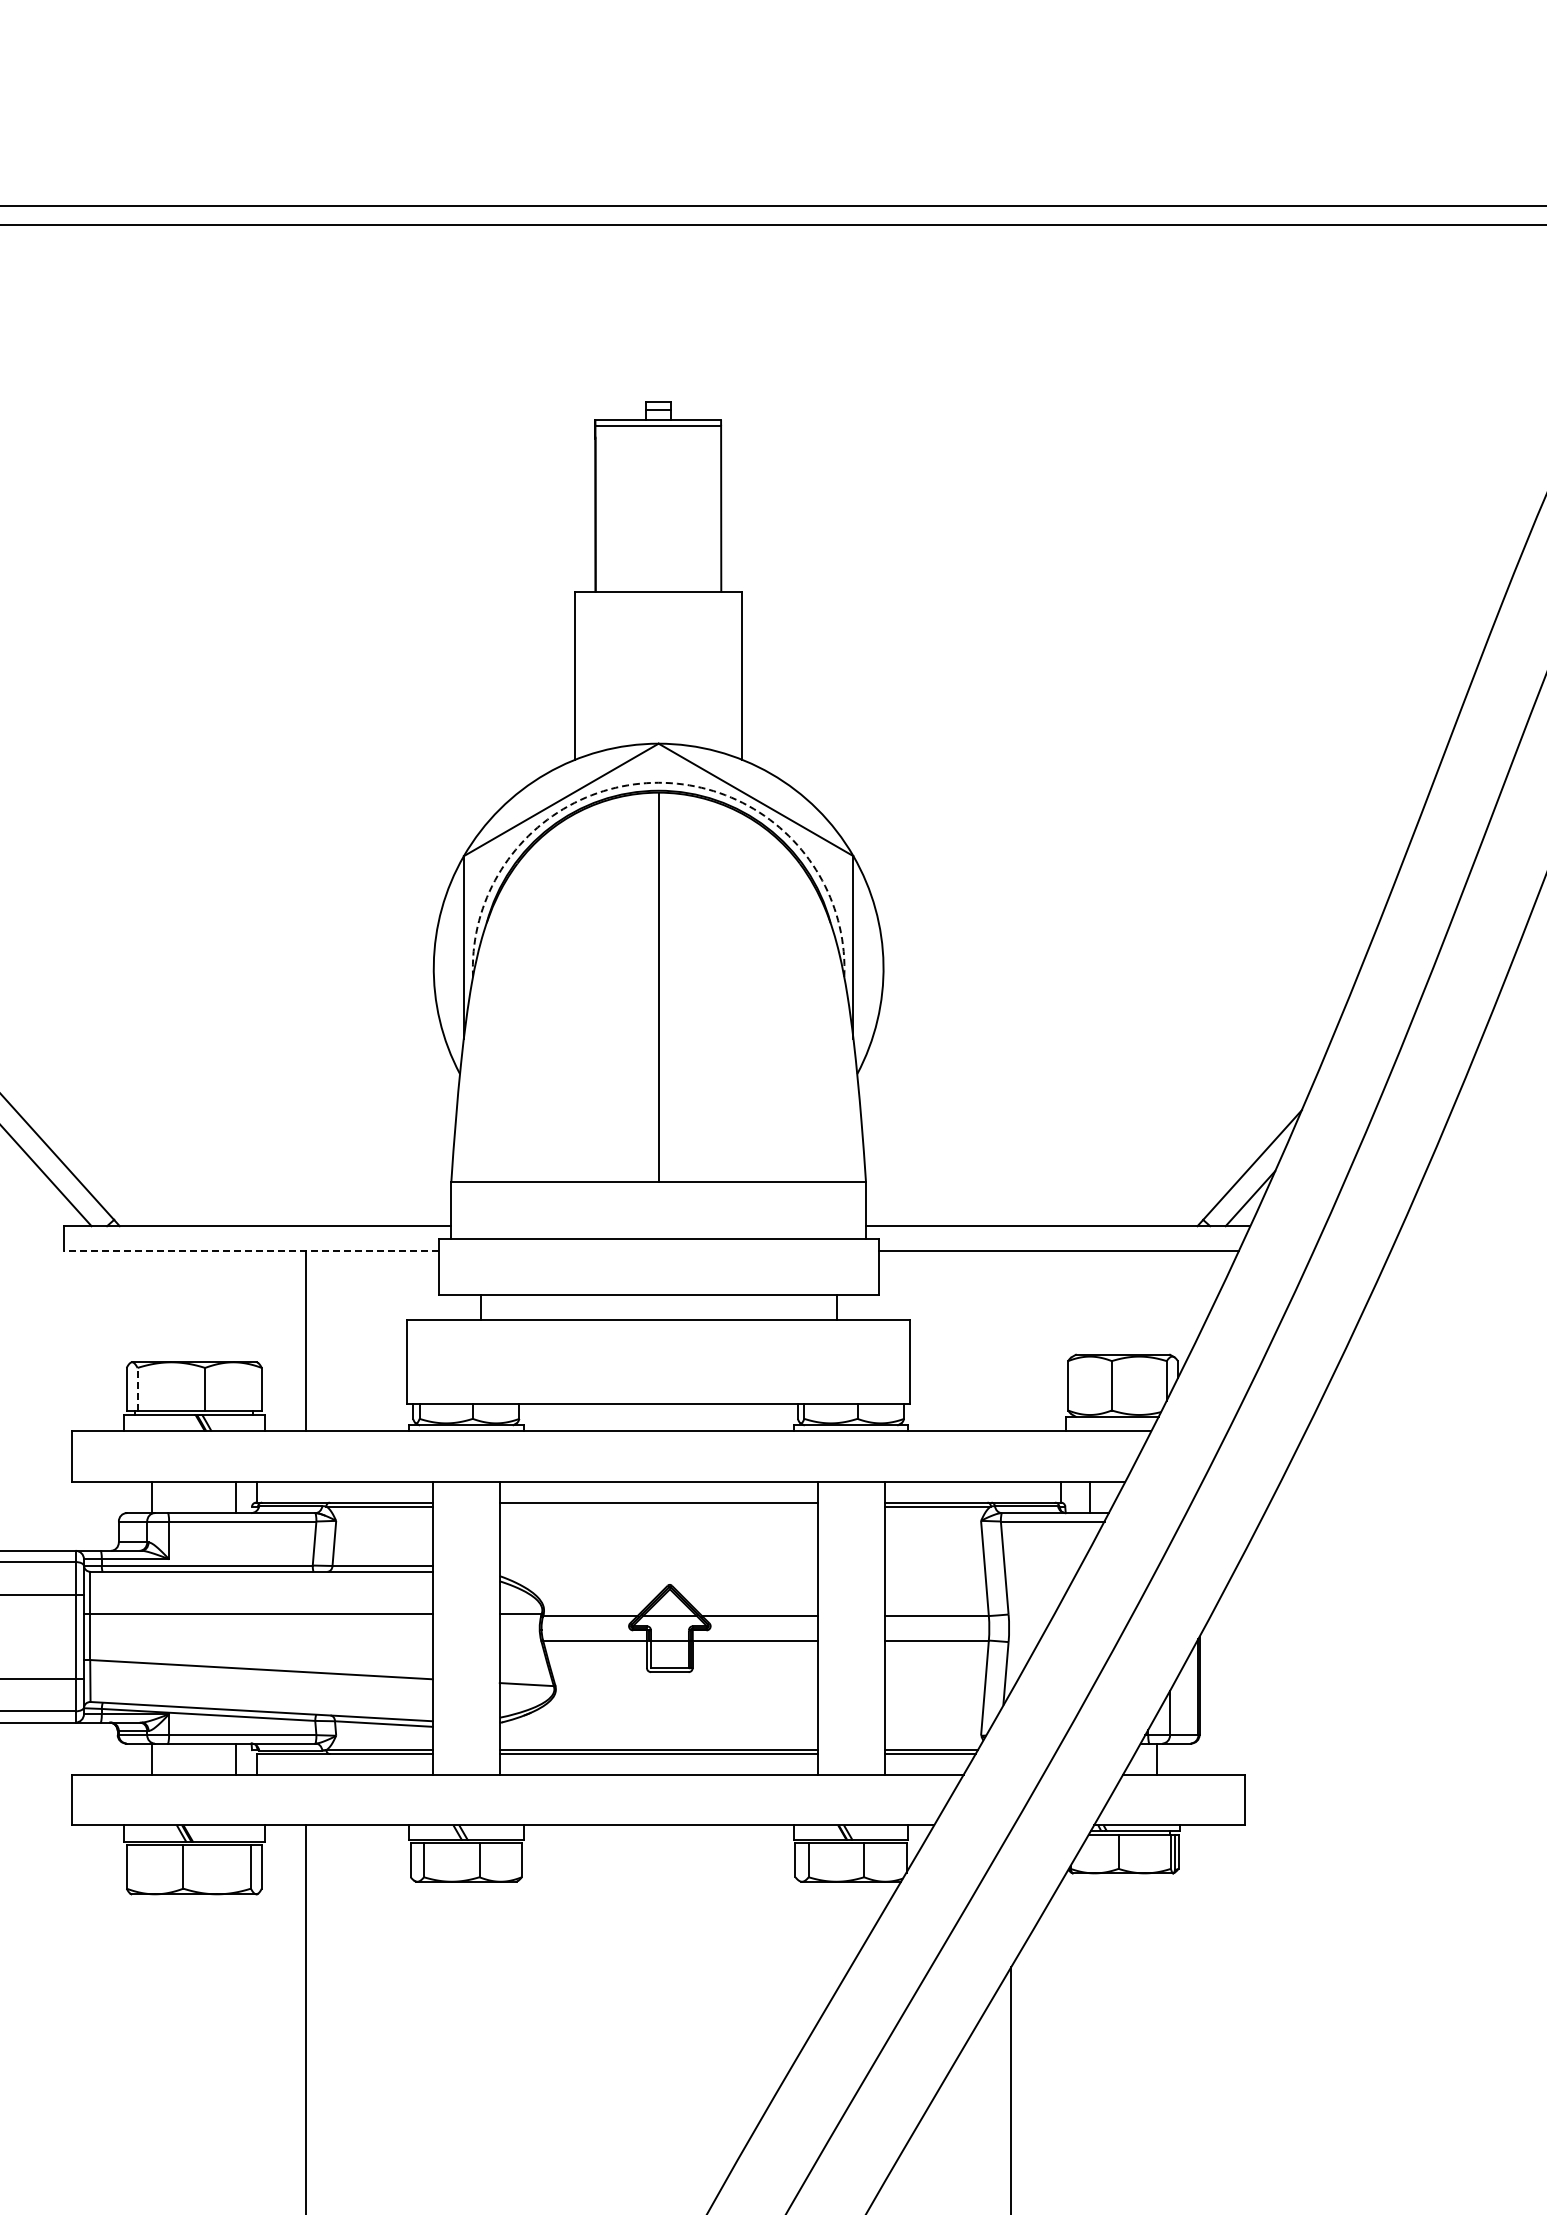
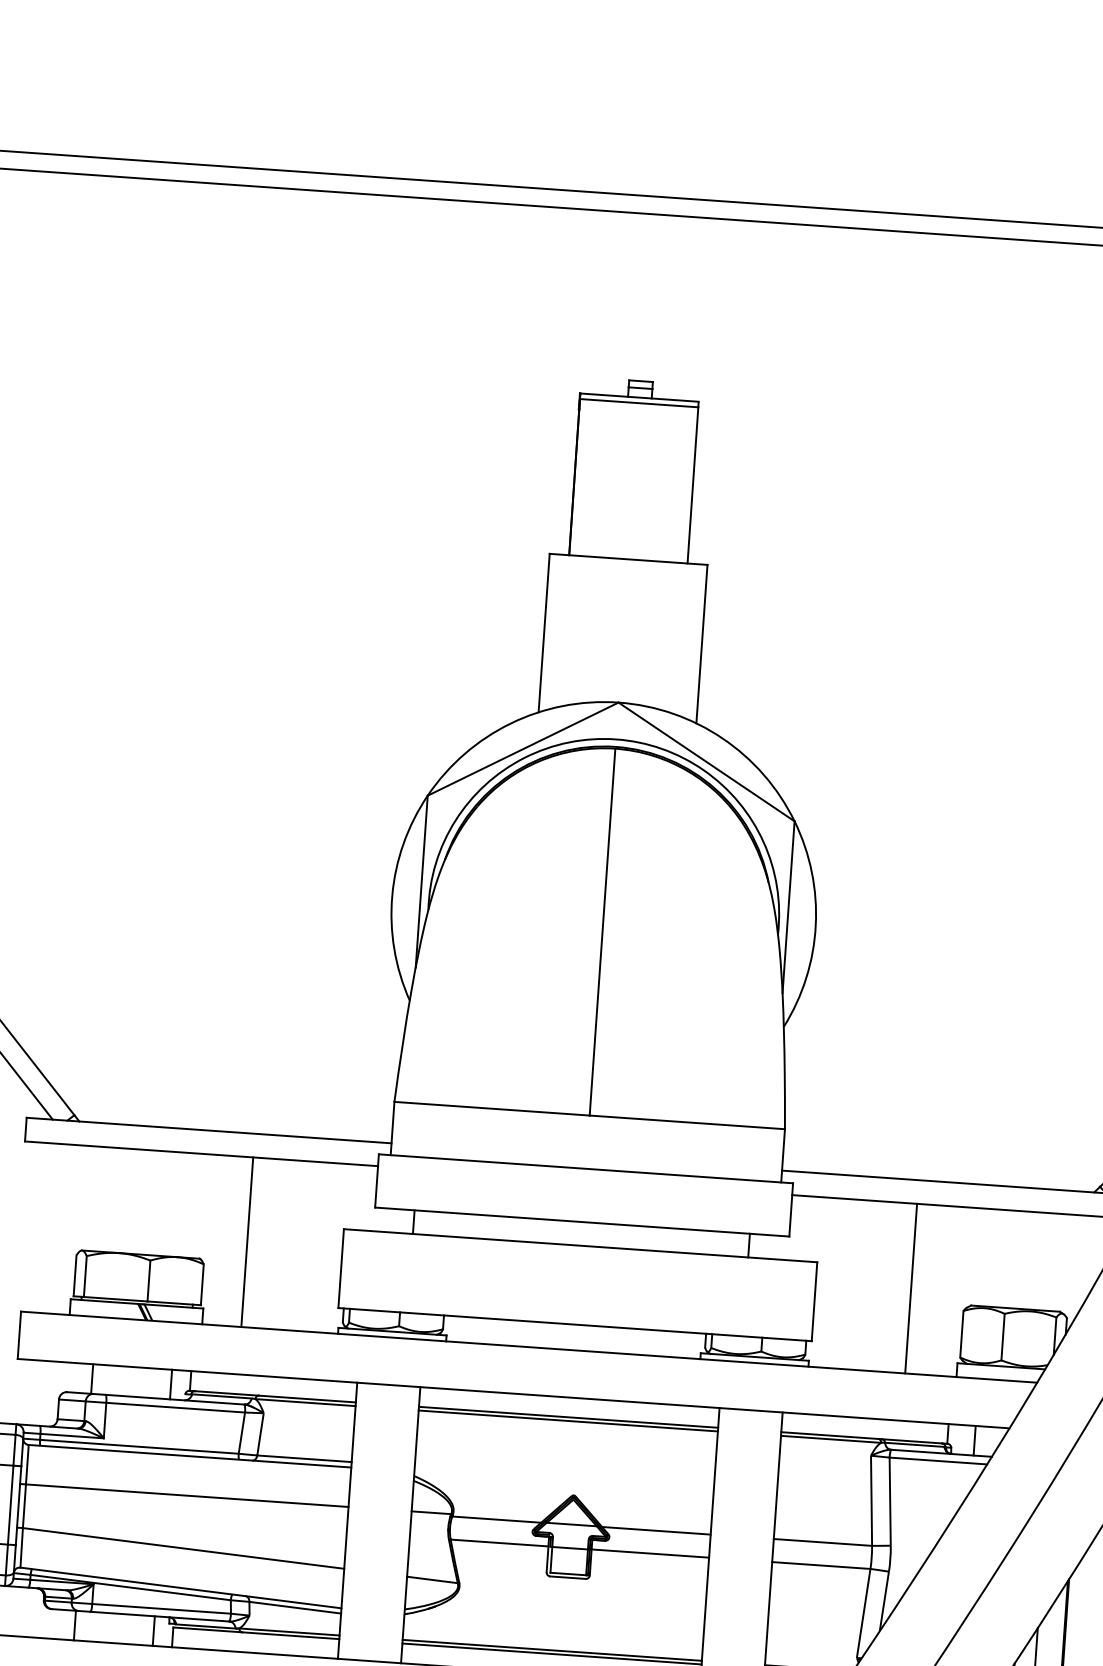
arc: (658, 782) -> (615, 739), dashed -> solid
line: (250, 1251) -> (200, 1153), dashed -> solid
line: (1011, 1341) -> (911, 1288), added
line: (137, 1389) -> (85, 1276), dashed -> solid
line: (658, 1506) -> (568, 1420), added

